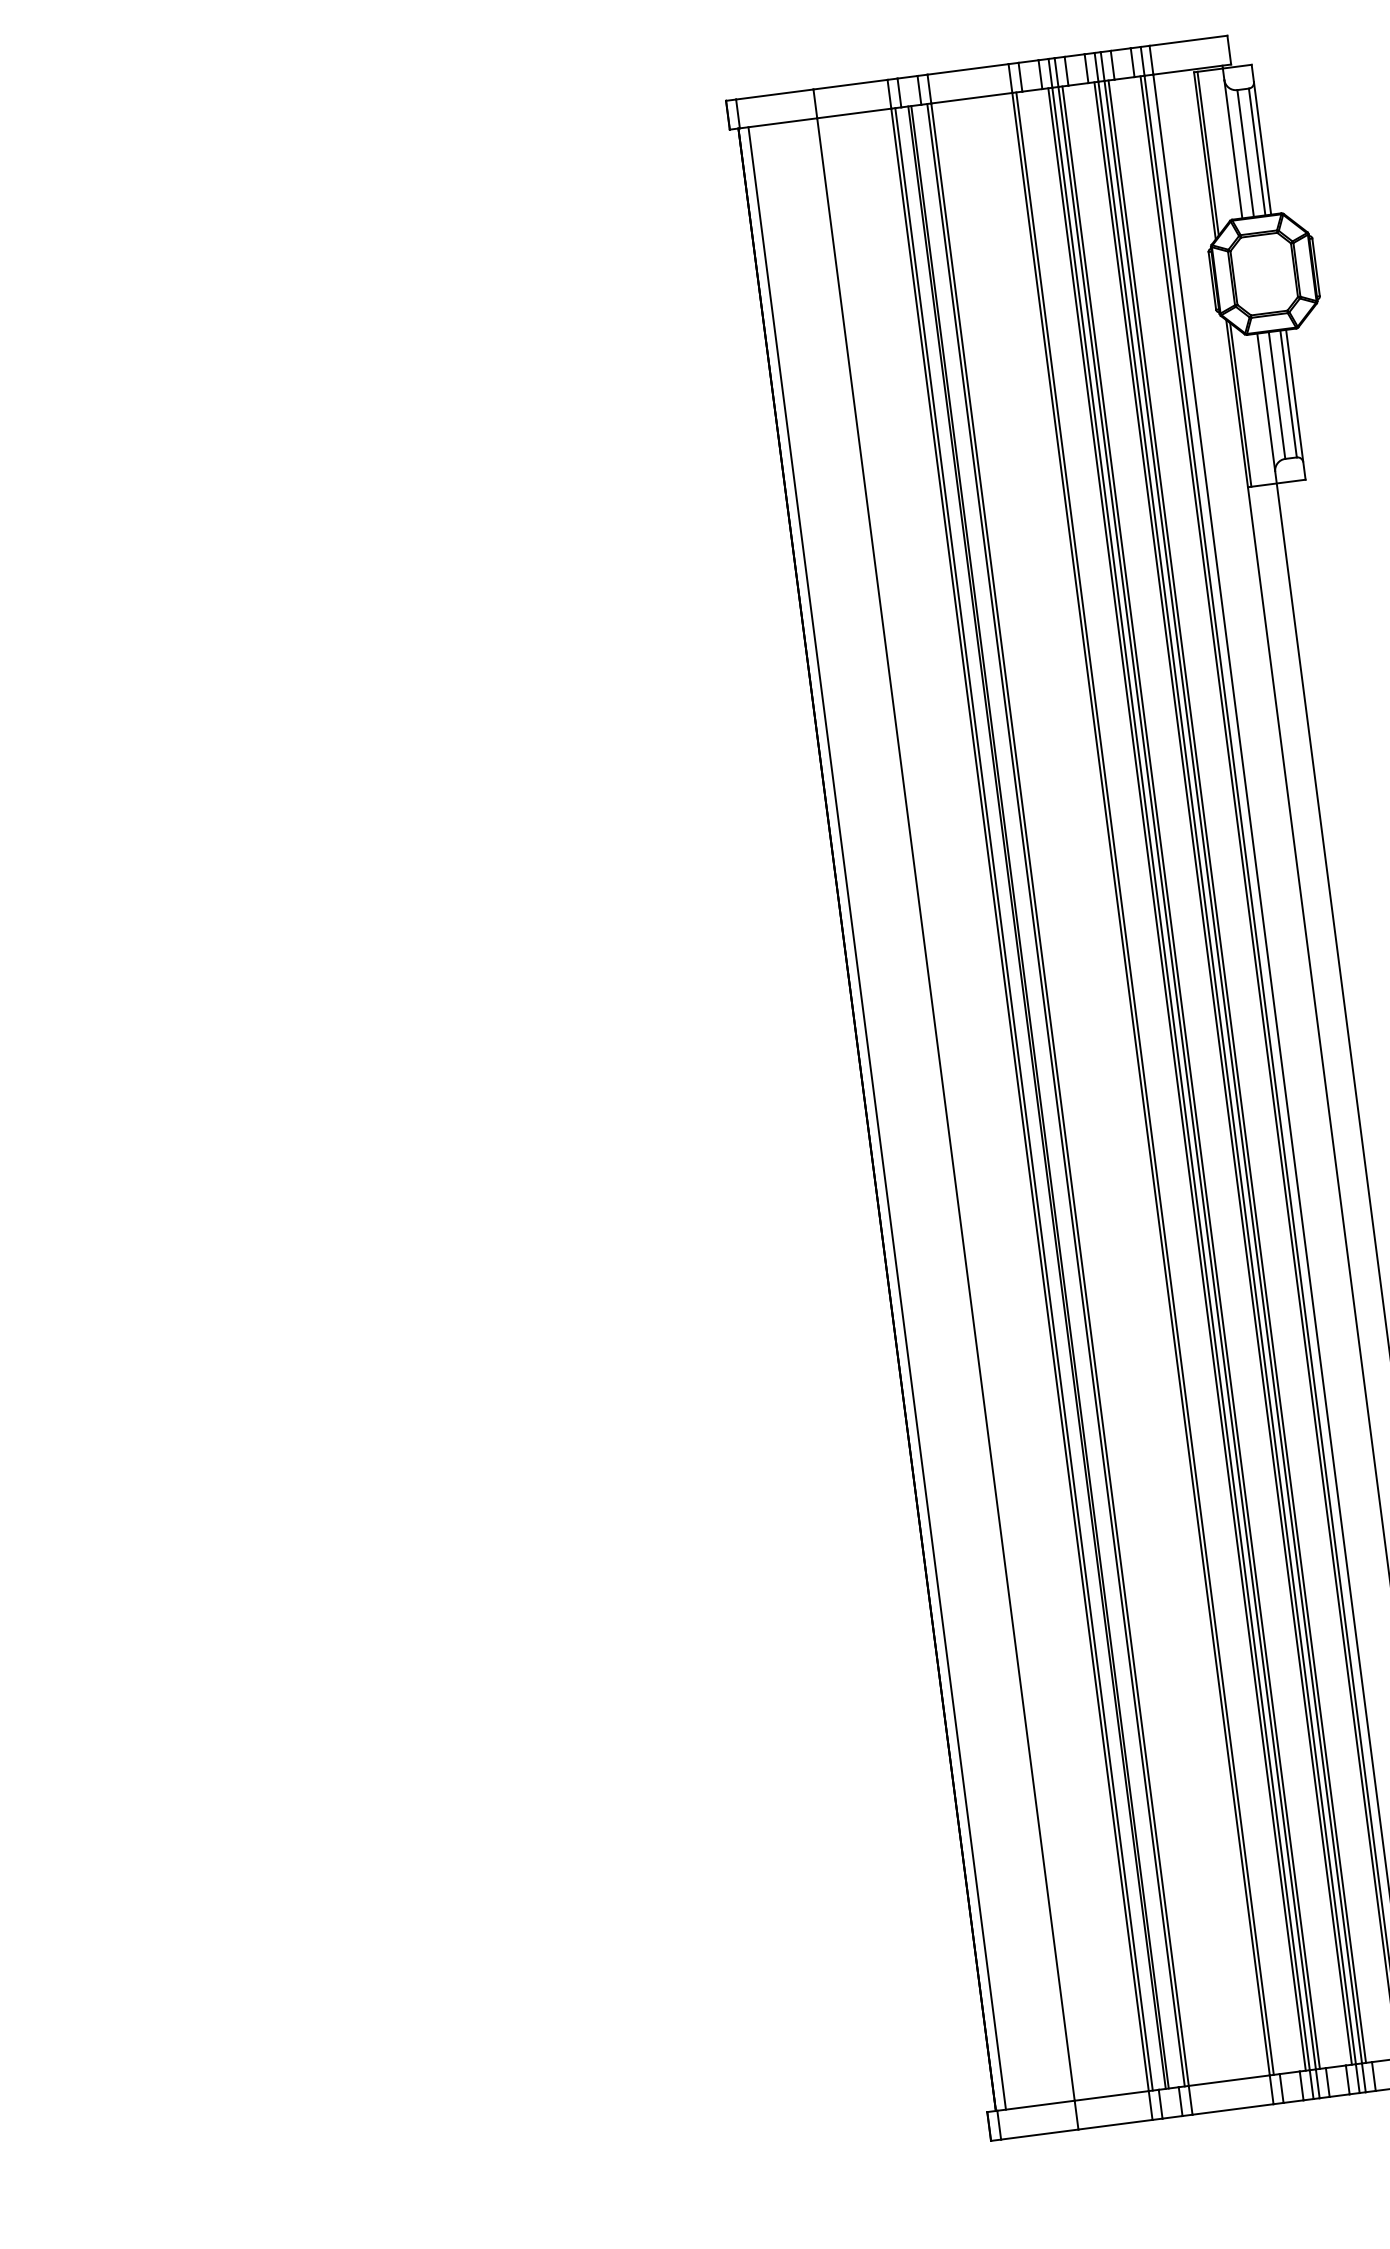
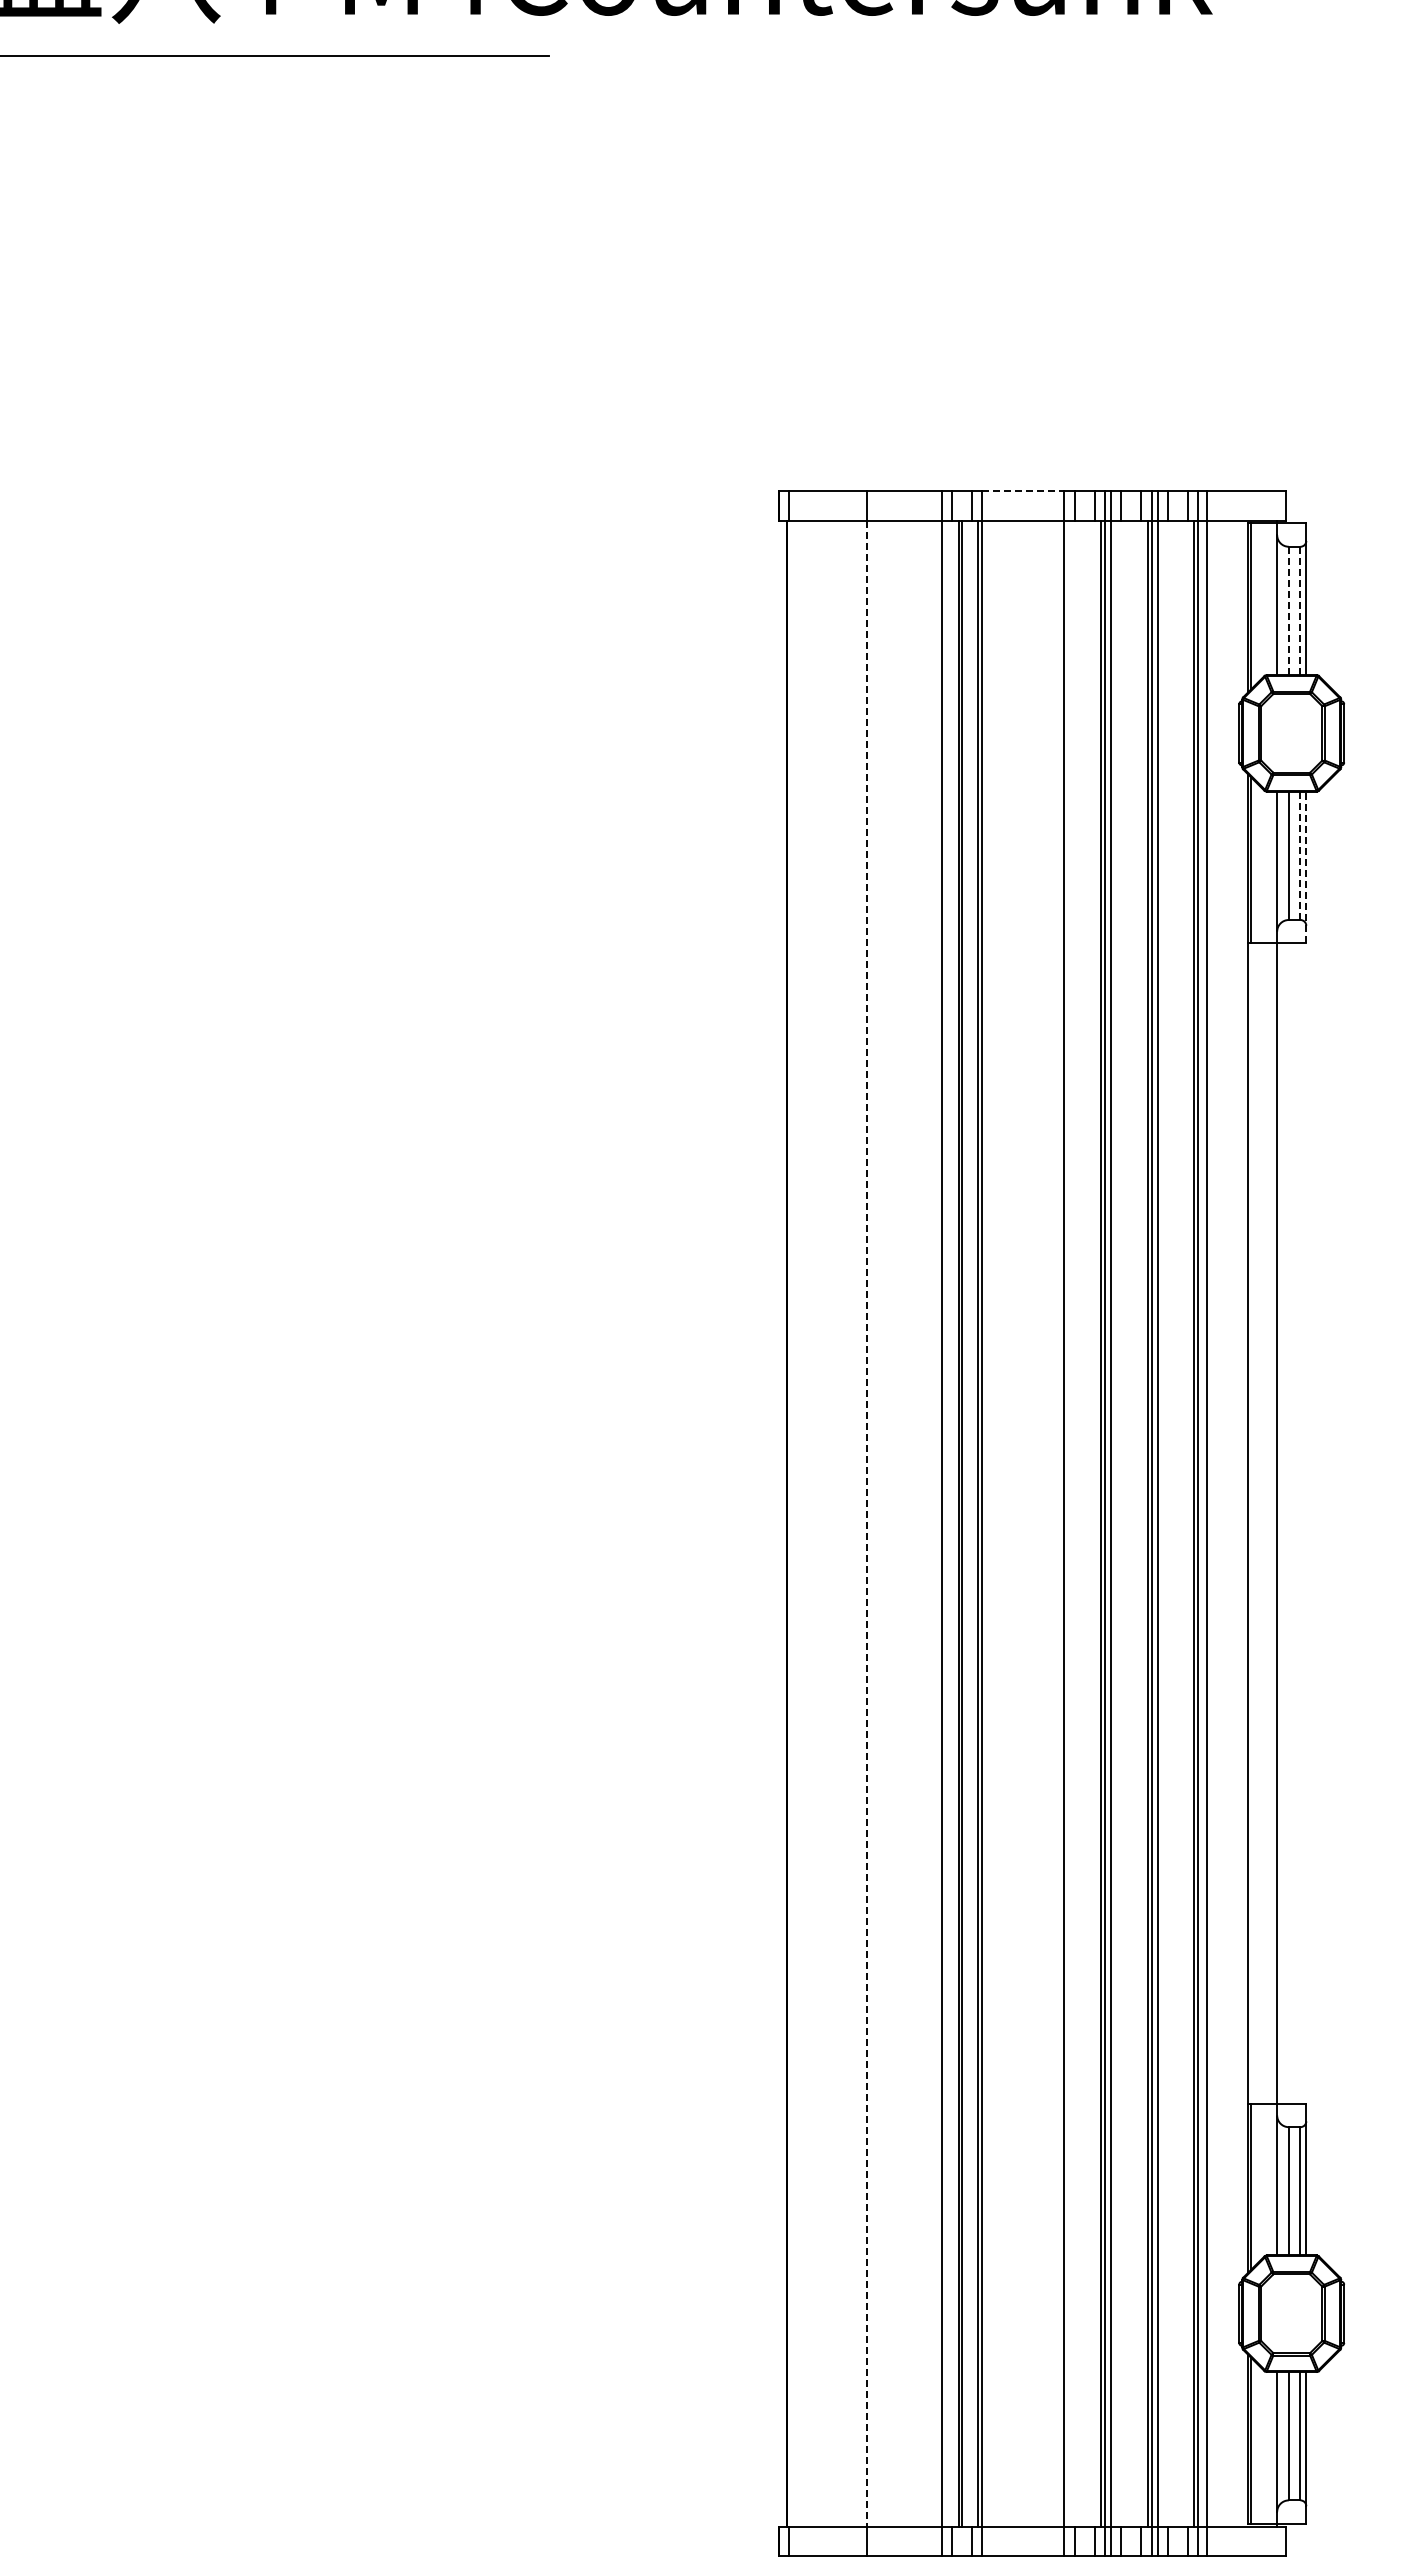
line: (968, 69) -> (1023, 491), solid -> dashed
line: (1257, 151) -> (1300, 610), solid -> dashed
line: (1245, 153) -> (1288, 610), solid -> dashed
line: (1288, 393) -> (1300, 855), solid -> dashed
line: (1296, 404) -> (1306, 867), solid -> dashed
line: (1236, 1071) -> (1161, 1523), removed
line: (1191, 1077) -> (1115, 1523), removed
line: (1145, 1083) -> (1068, 1523), removed
line: (1024, 1099) -> (946, 1523), removed
line: (946, 1110) -> (867, 1524), solid -> dashed
line: (877, 1118) -> (797, 1523), removed

